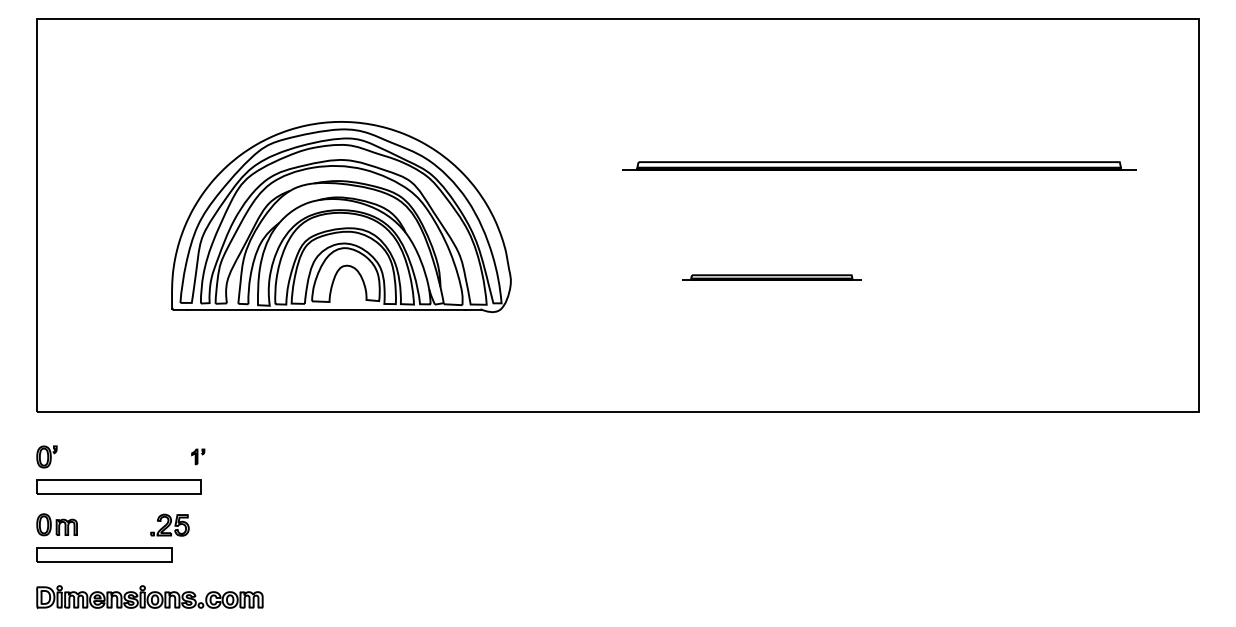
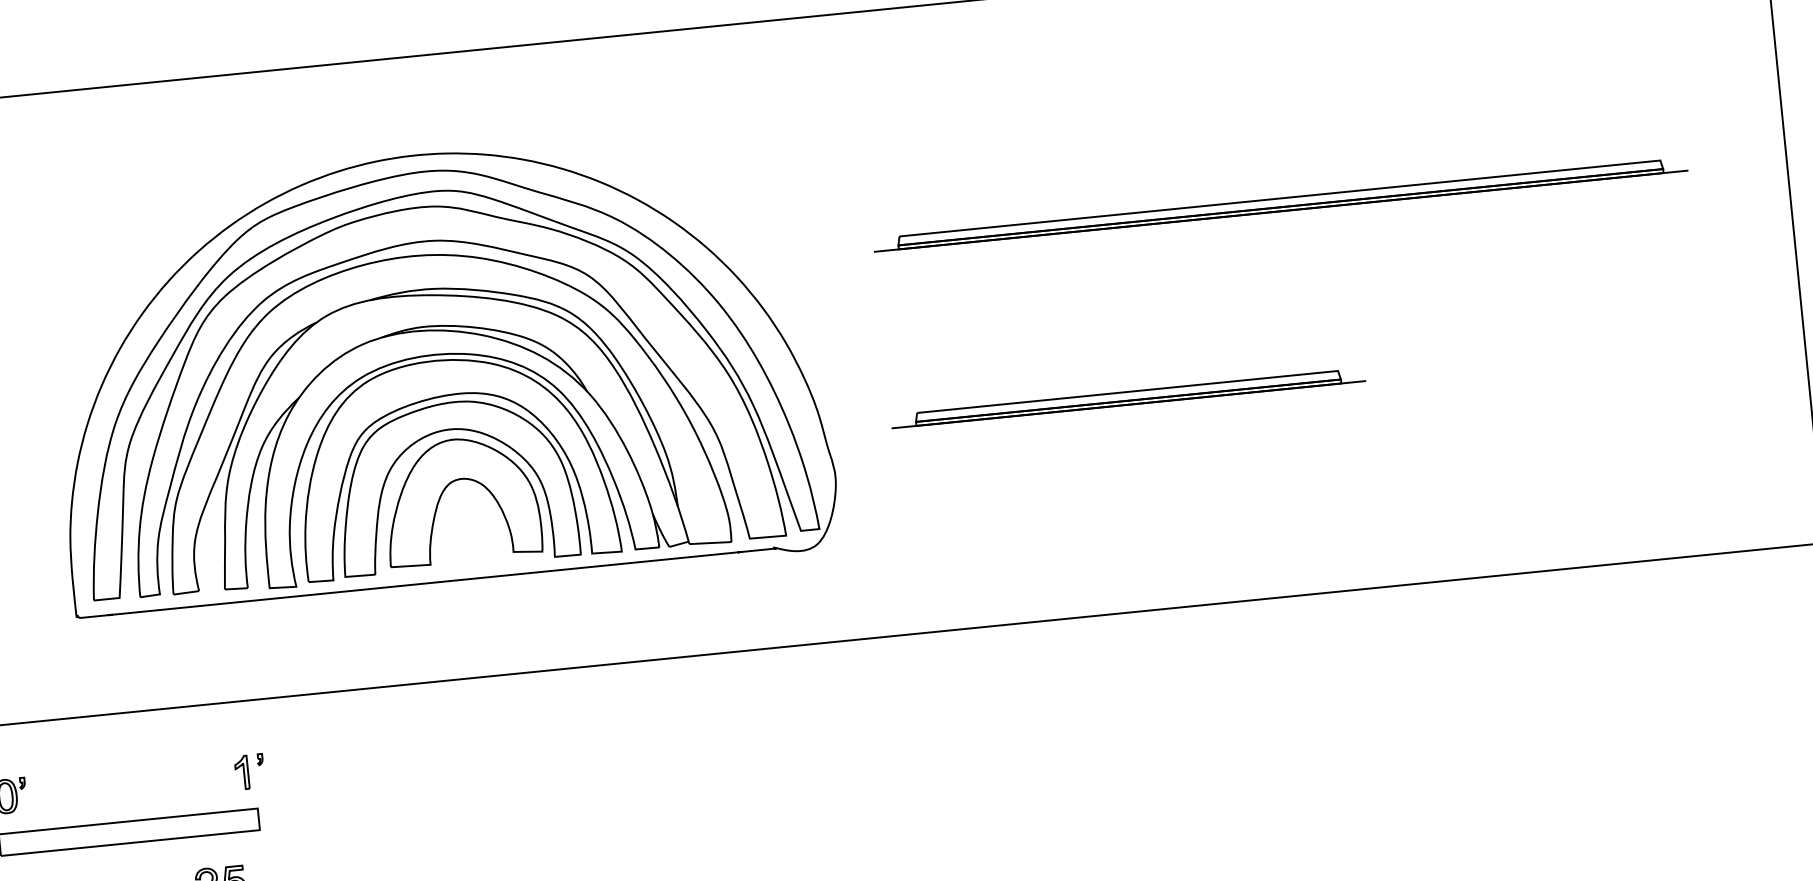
part: (341, 216) -> (438, 369), size x1.43
part: (771, 277) -> (1127, 397), size x1.67
part: (197, 456) -> (248, 771), size x1.43

